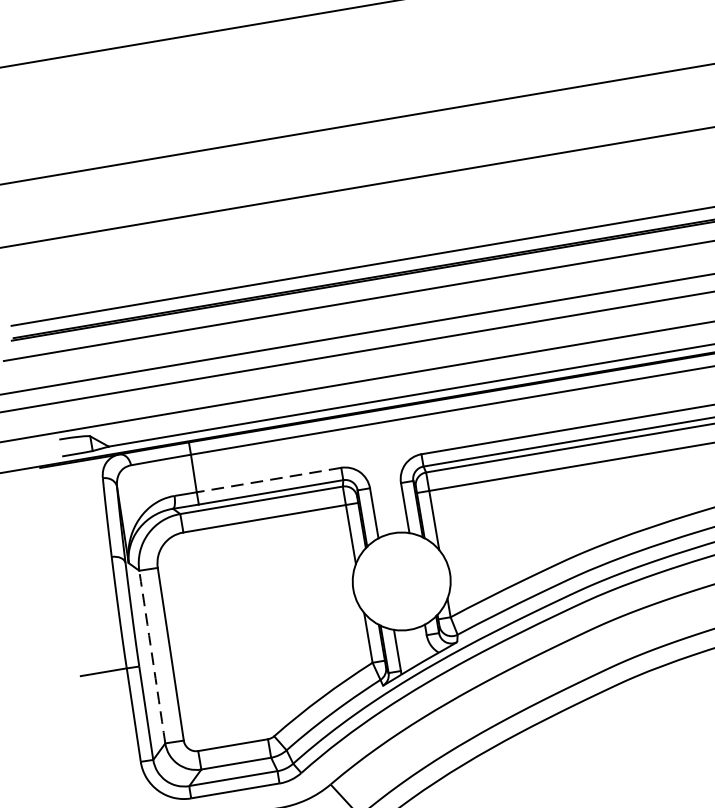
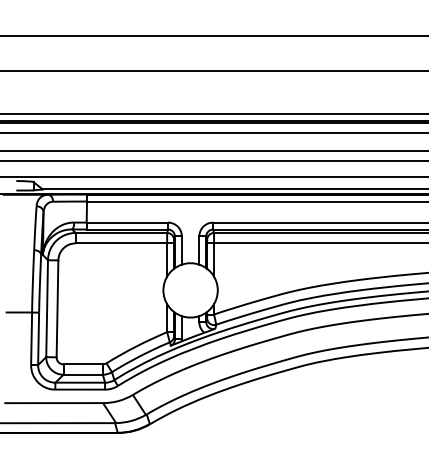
line: (269, 479) -> (127, 222), dashed -> solid
arc: (152, 656) -> (47, 308), dashed -> solid

